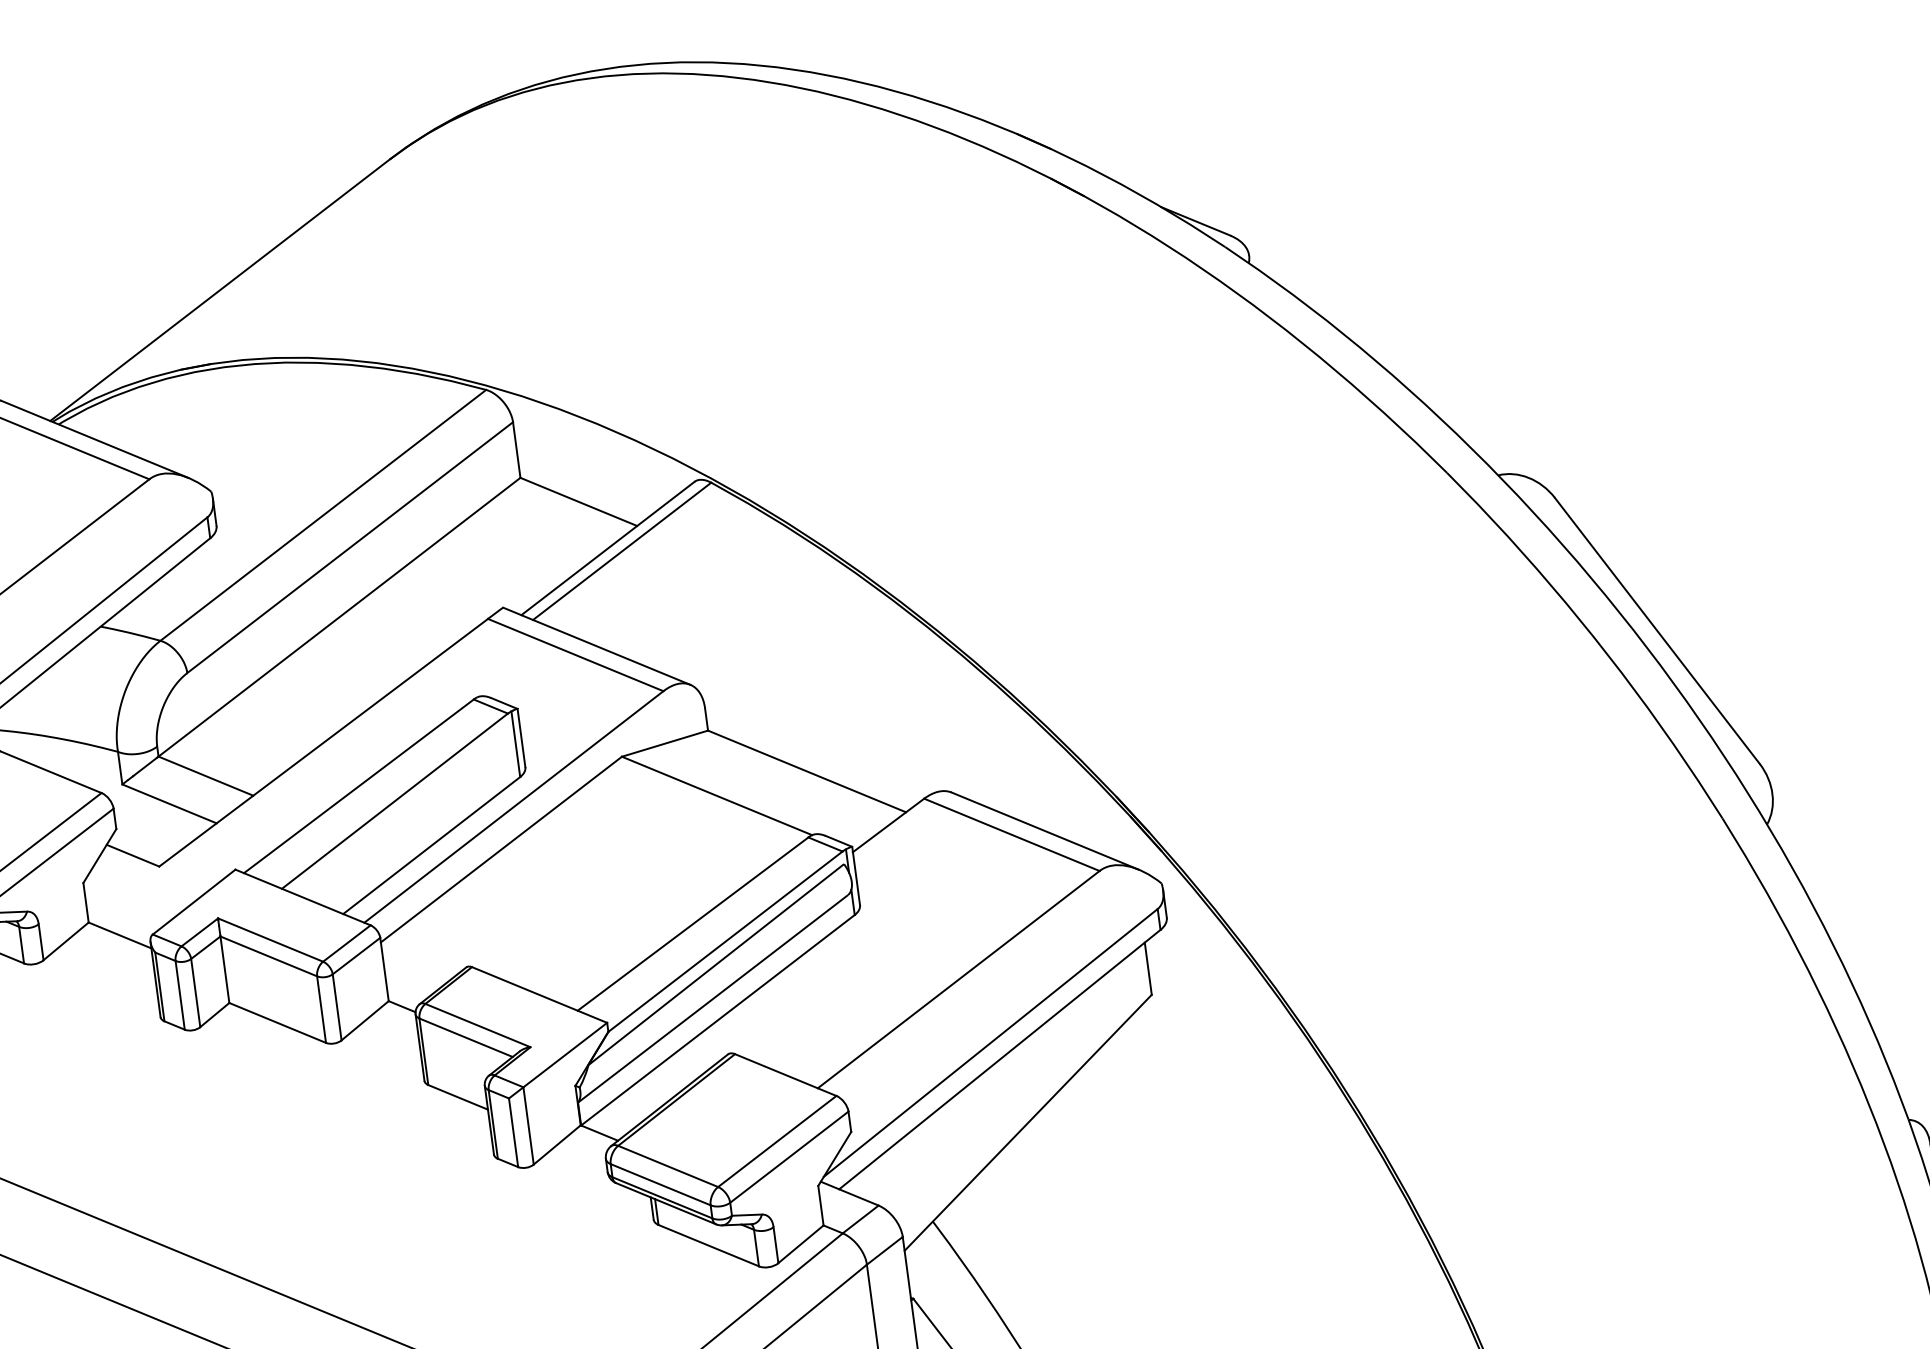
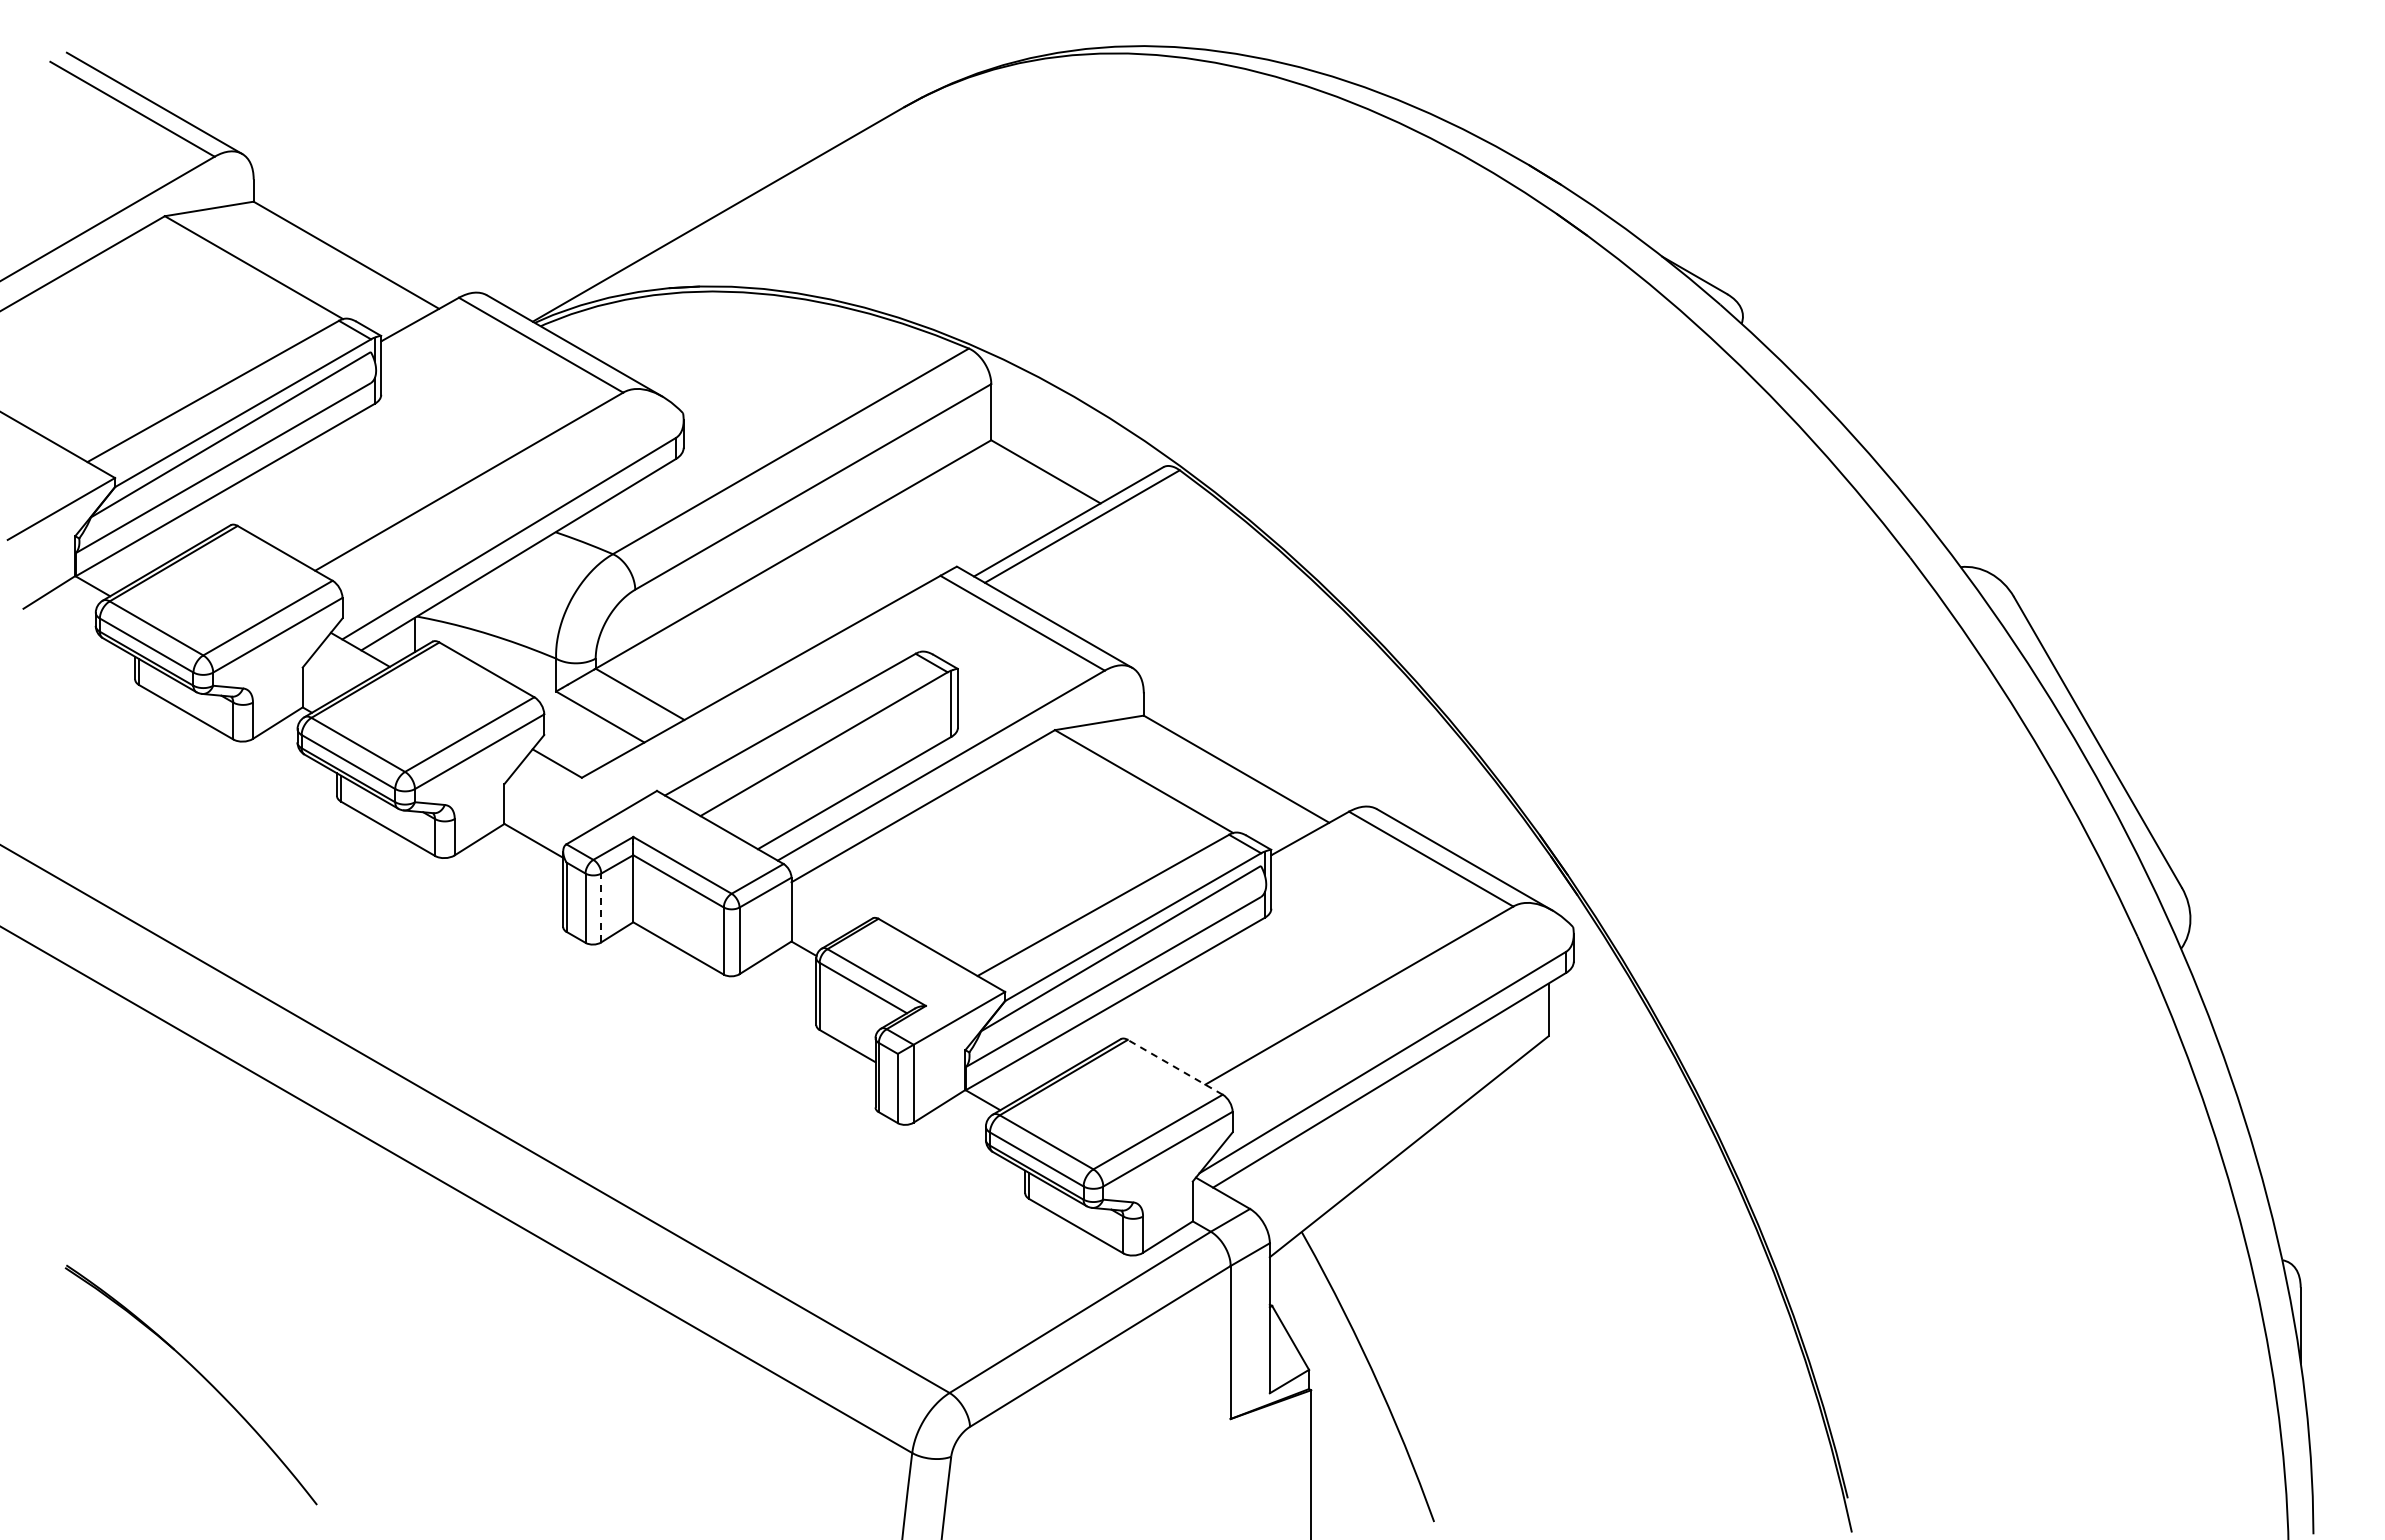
line: (195, 992) -> (601, 907), solid -> dashed
line: (786, 1075) -> (1175, 1067), solid -> dashed

